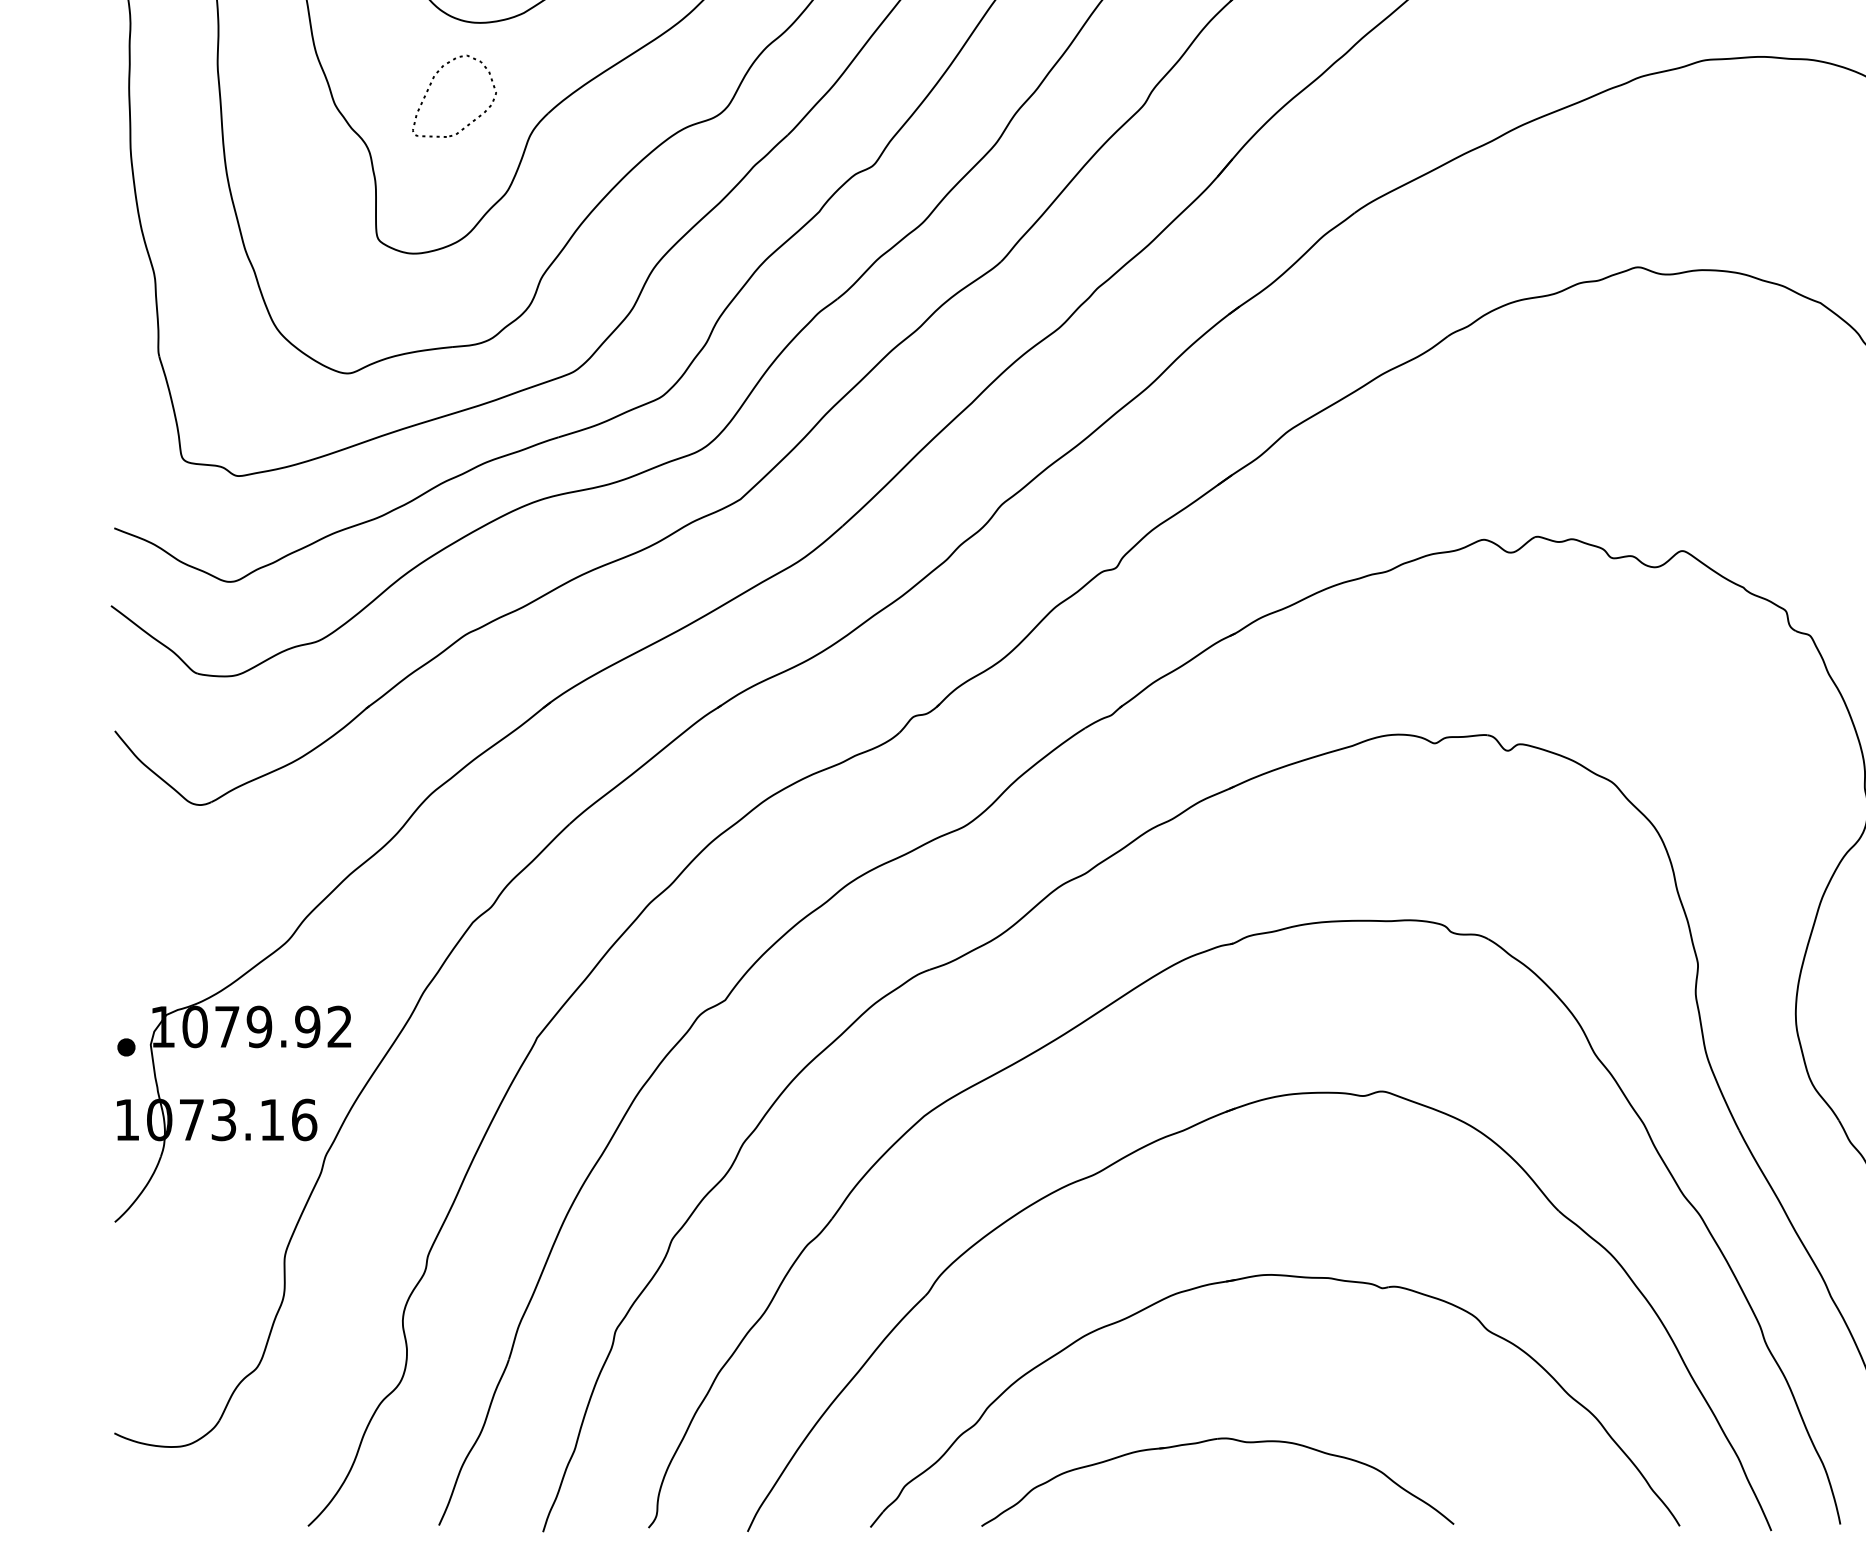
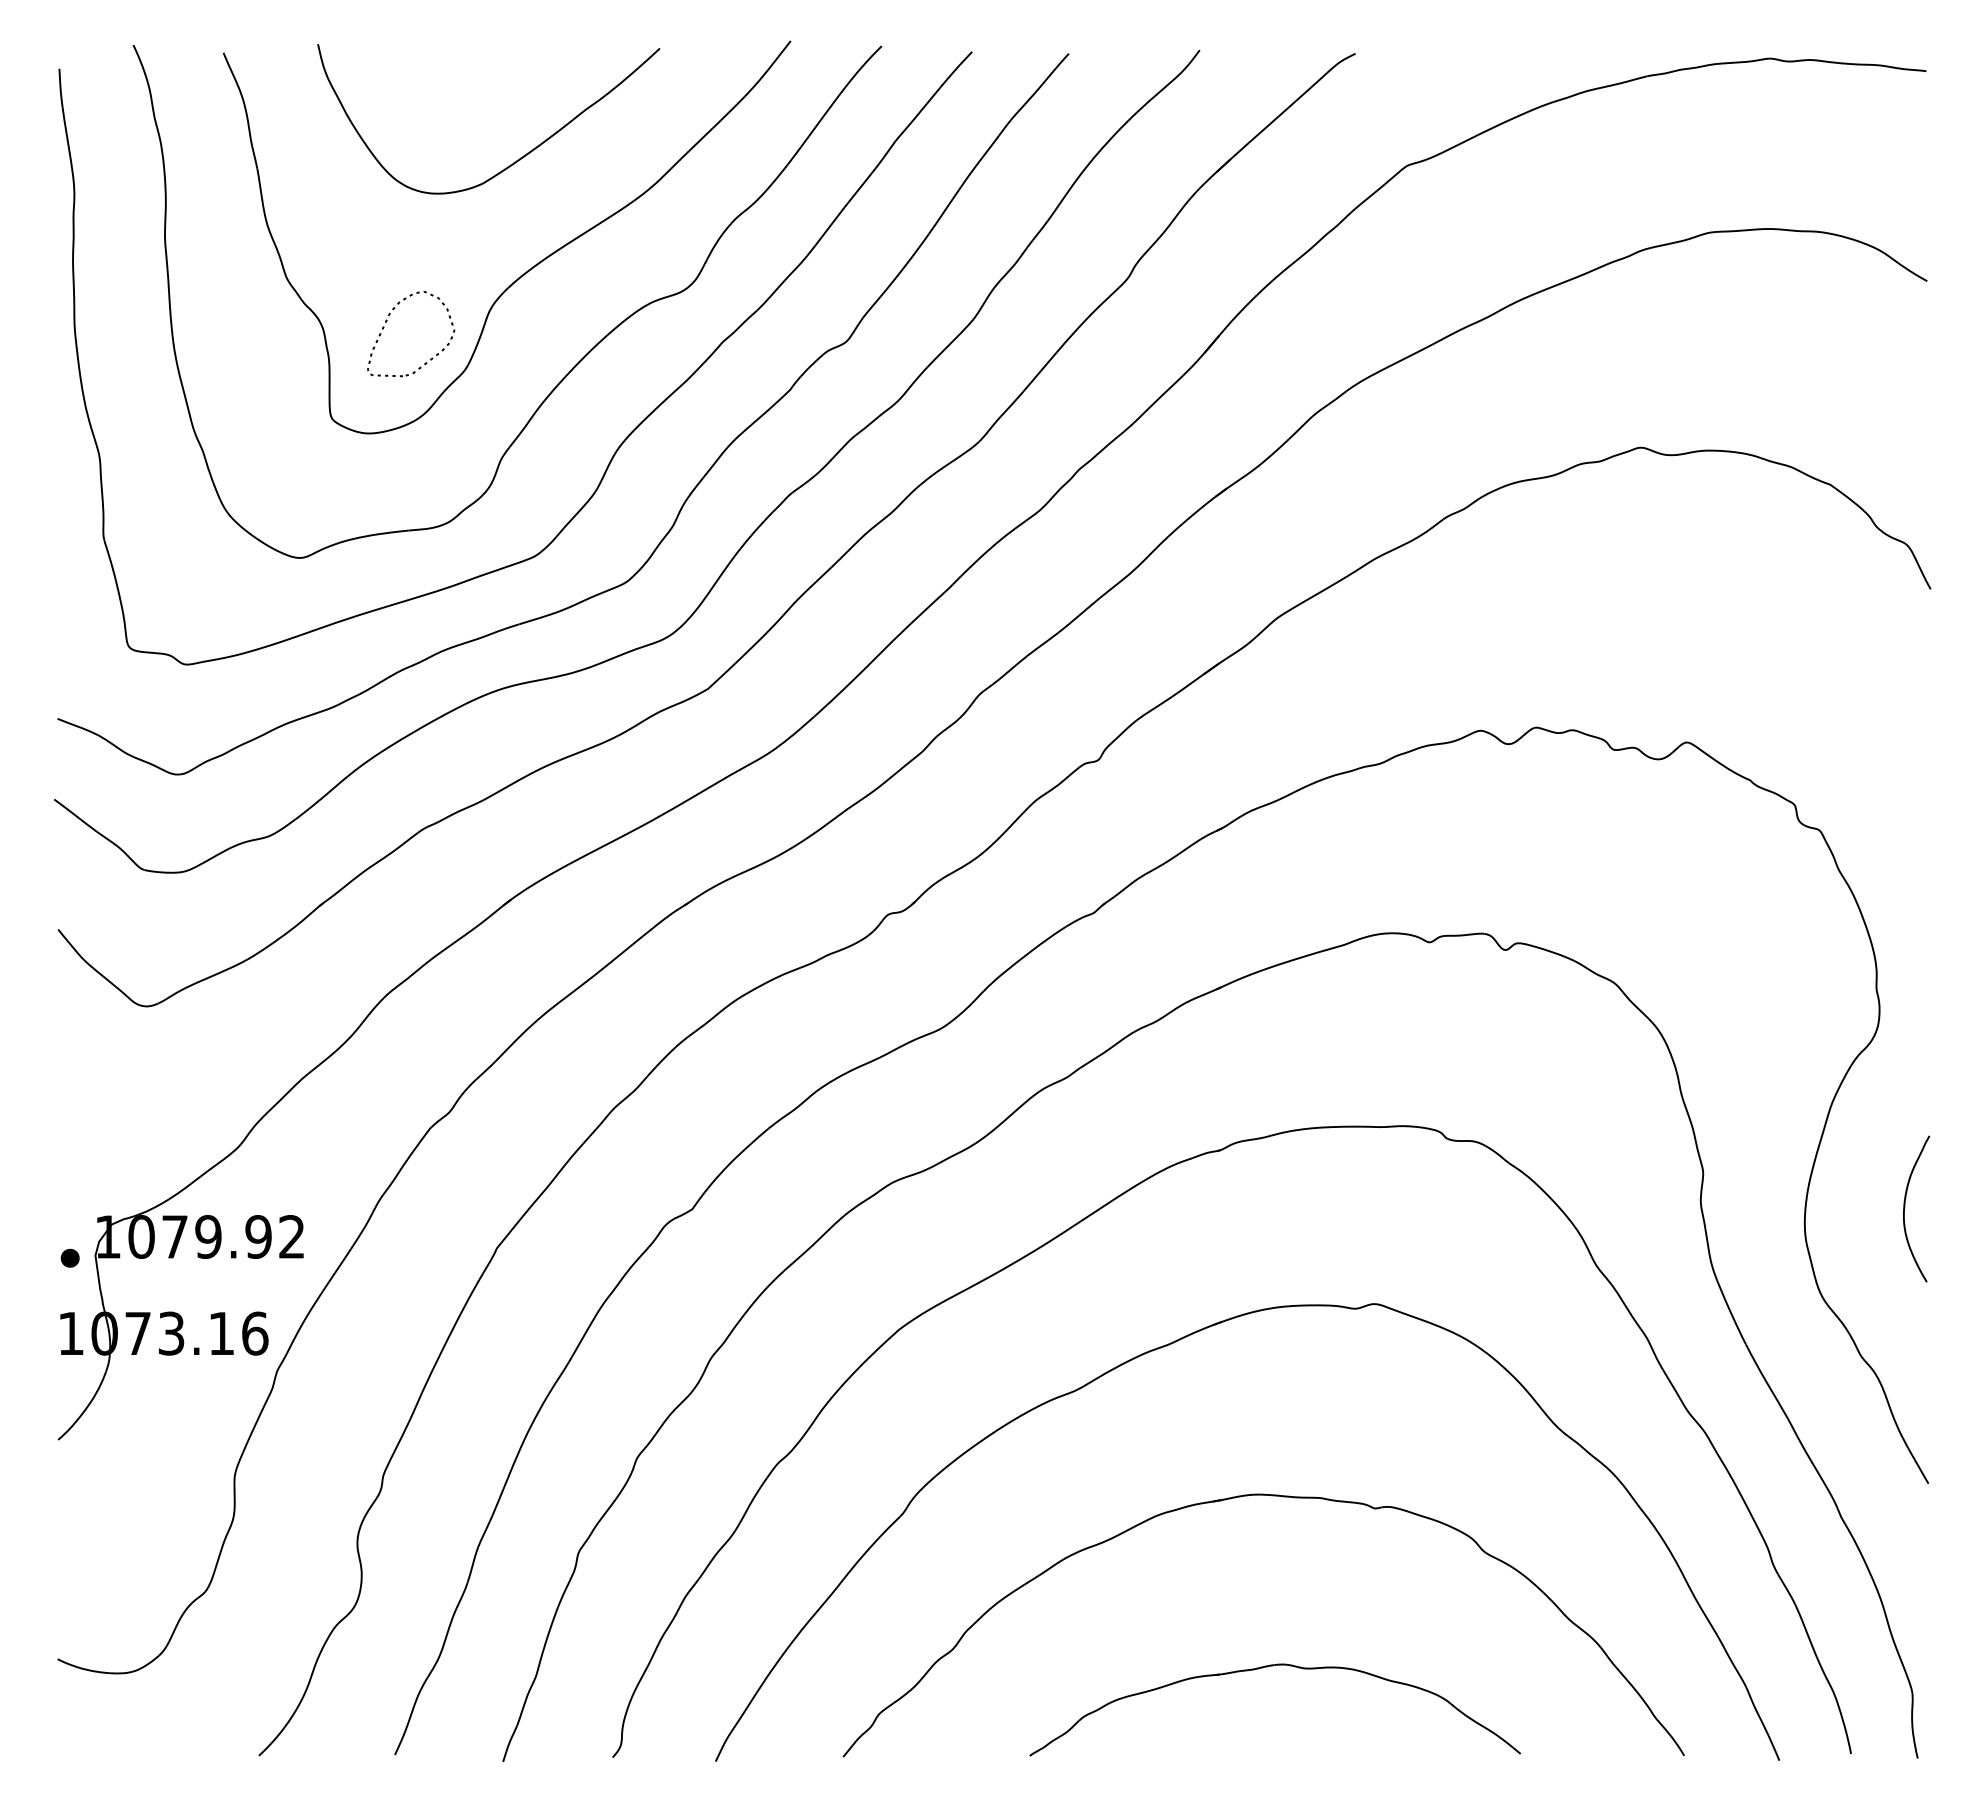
part: (431, 84) -> (387, 321), moved
part: (1210, 1441) -> (1267, 1667), moved

